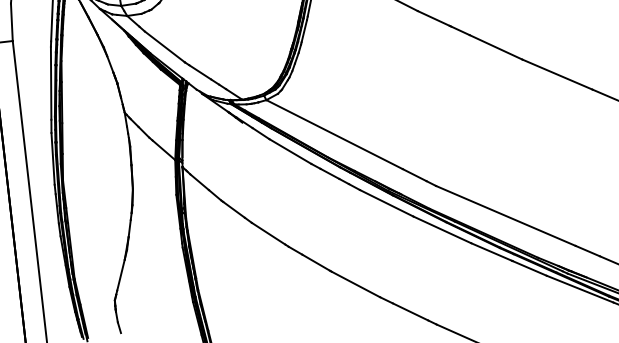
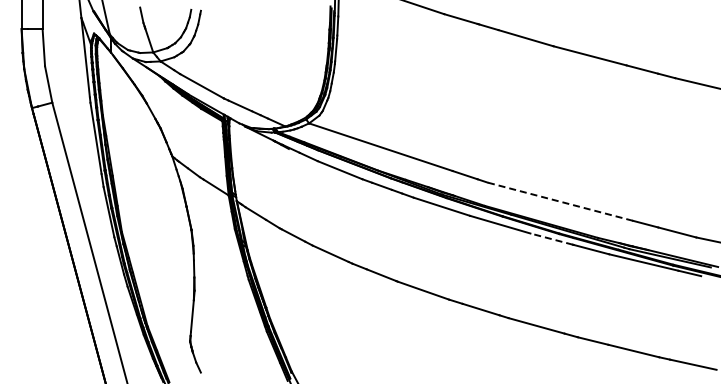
line: (505, 215) -> (559, 201), solid -> dashed
line: (491, 252) -> (551, 239), solid -> dashed

